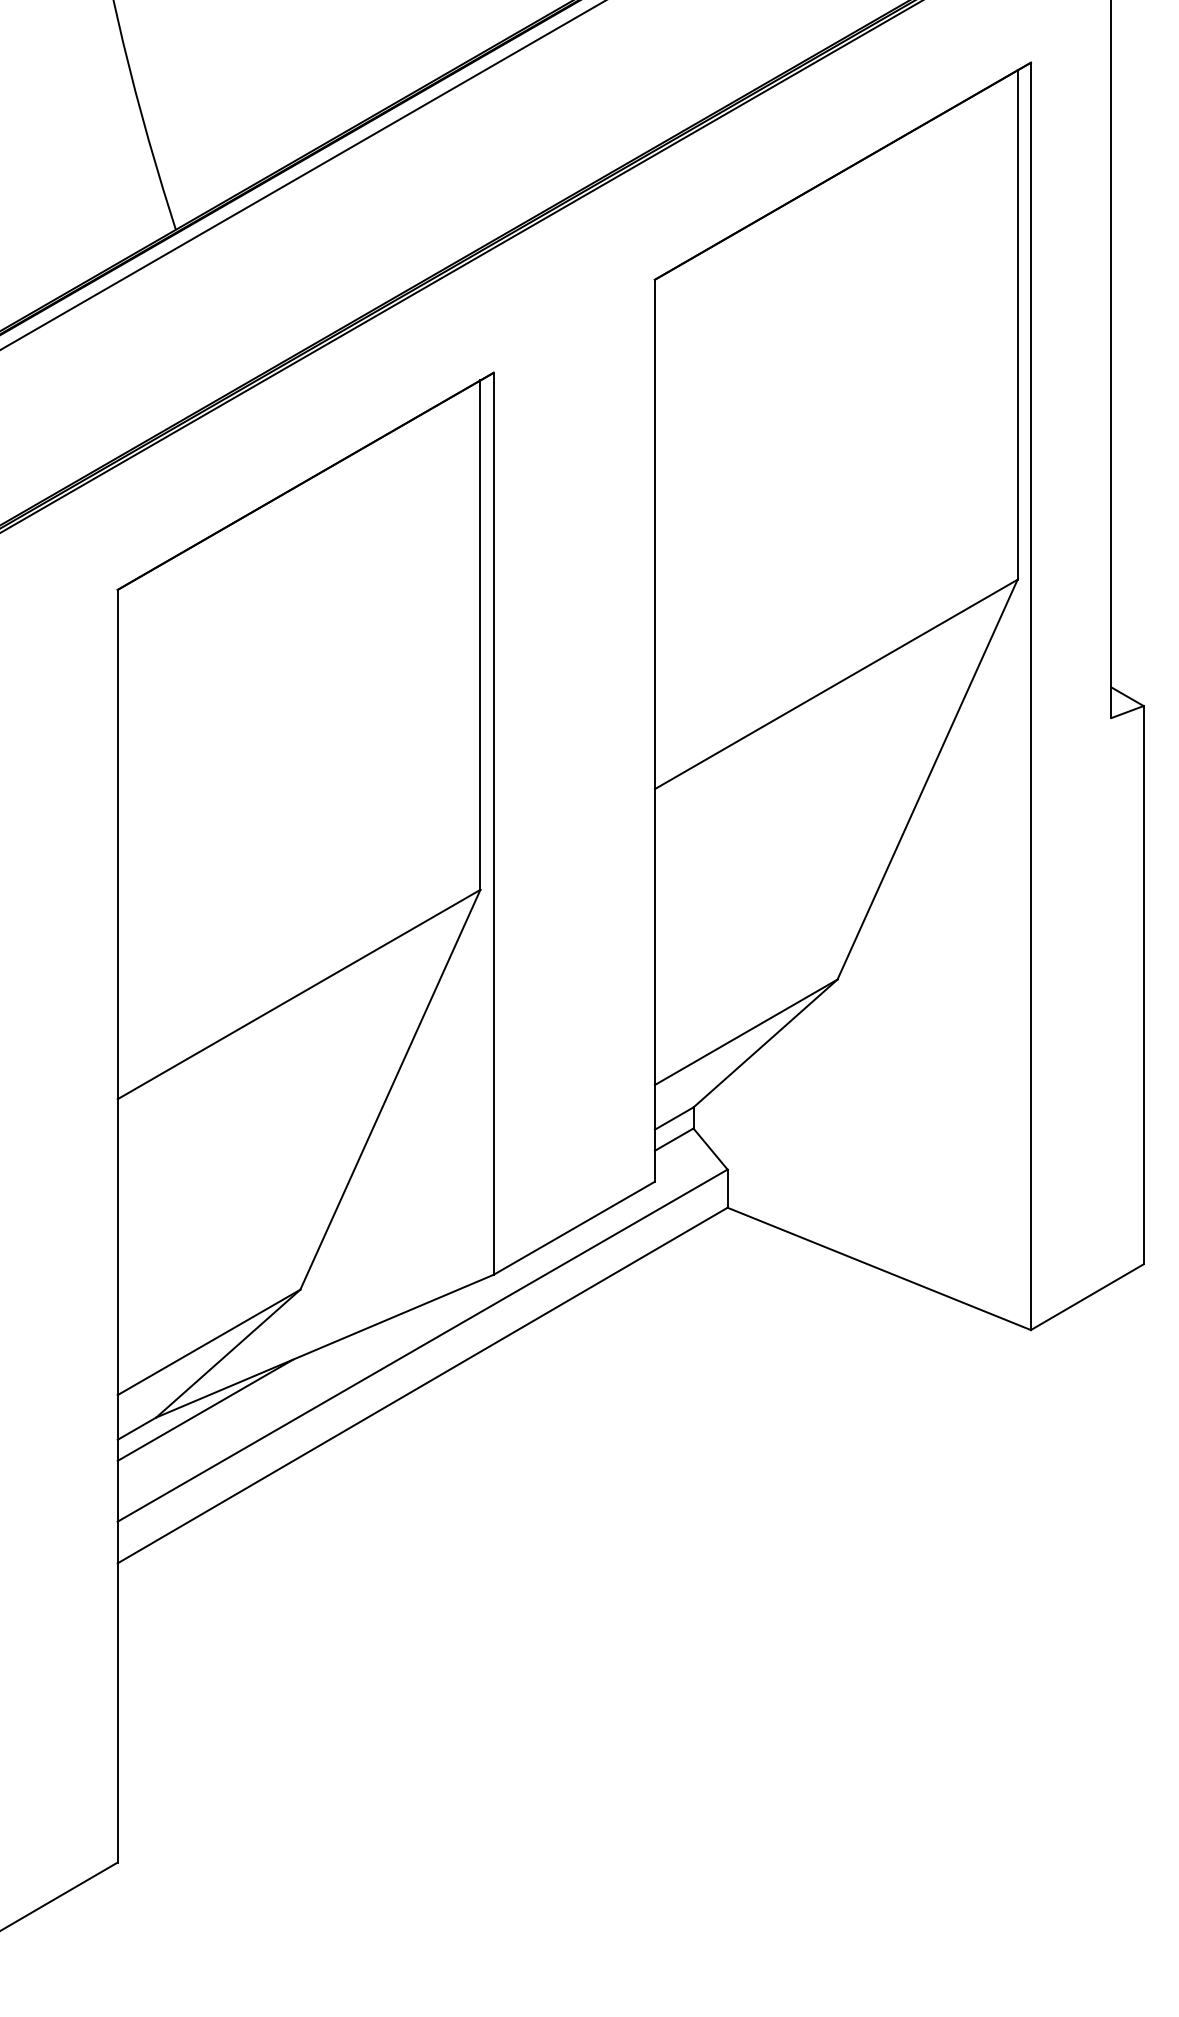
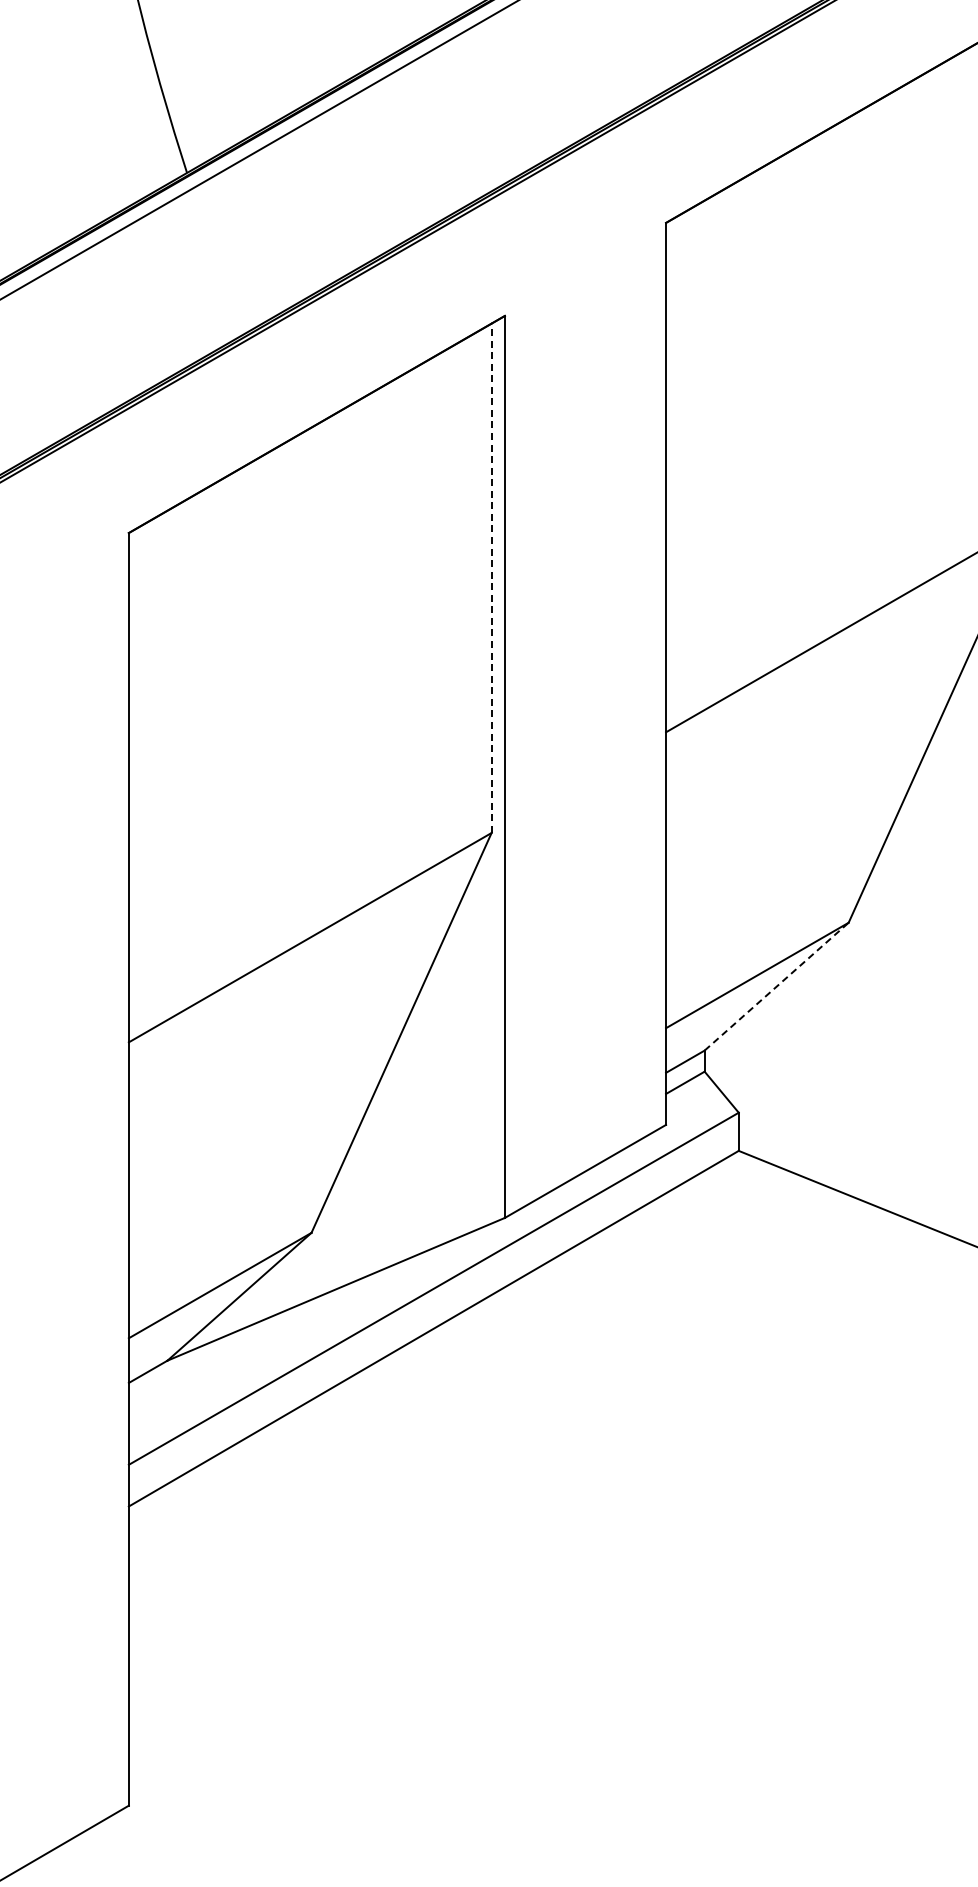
line: (480, 635) -> (491, 578), solid -> dashed
line: (765, 1043) -> (776, 986), solid -> dashed
line: (205, 1409) -> (216, 1352), removed

